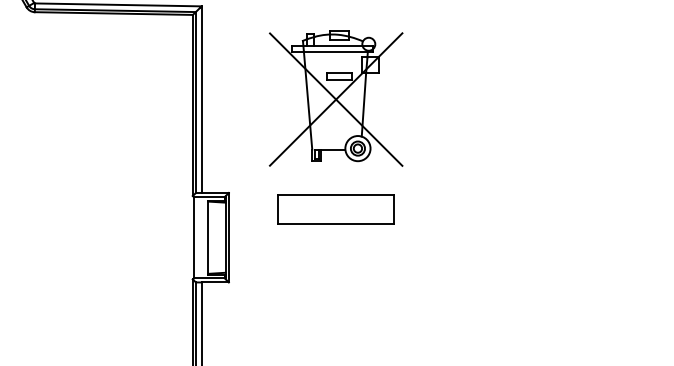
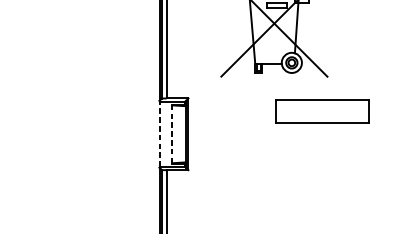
part: (335, 209) -> (321, 111), moved
line: (193, 237) -> (160, 134), solid -> dashed
line: (208, 237) -> (172, 134), solid -> dashed

